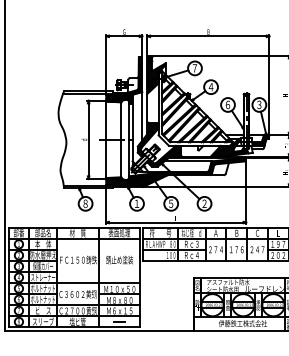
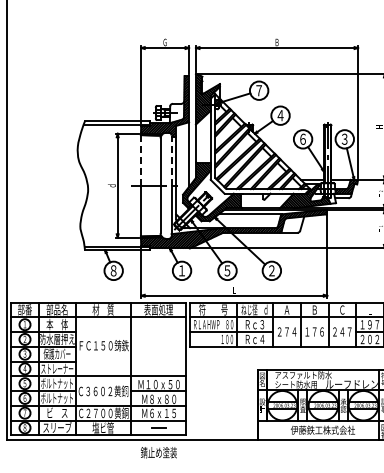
line: (105, 120) -> (140, 160), solid -> dashed
line: (129, 120) -> (171, 160), solid -> dashed
text: (119, 259) -> (158, 452), moved

